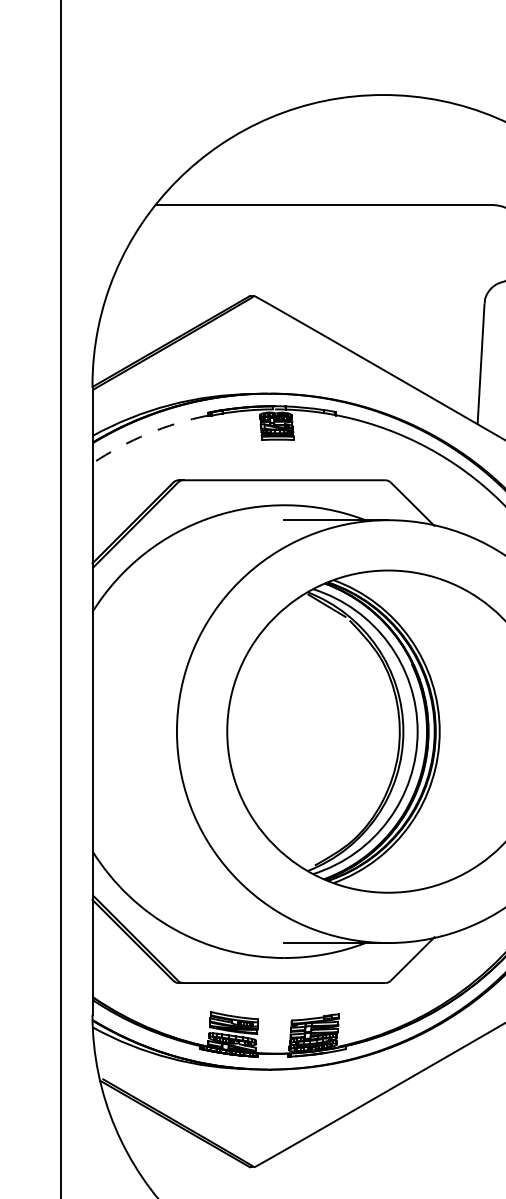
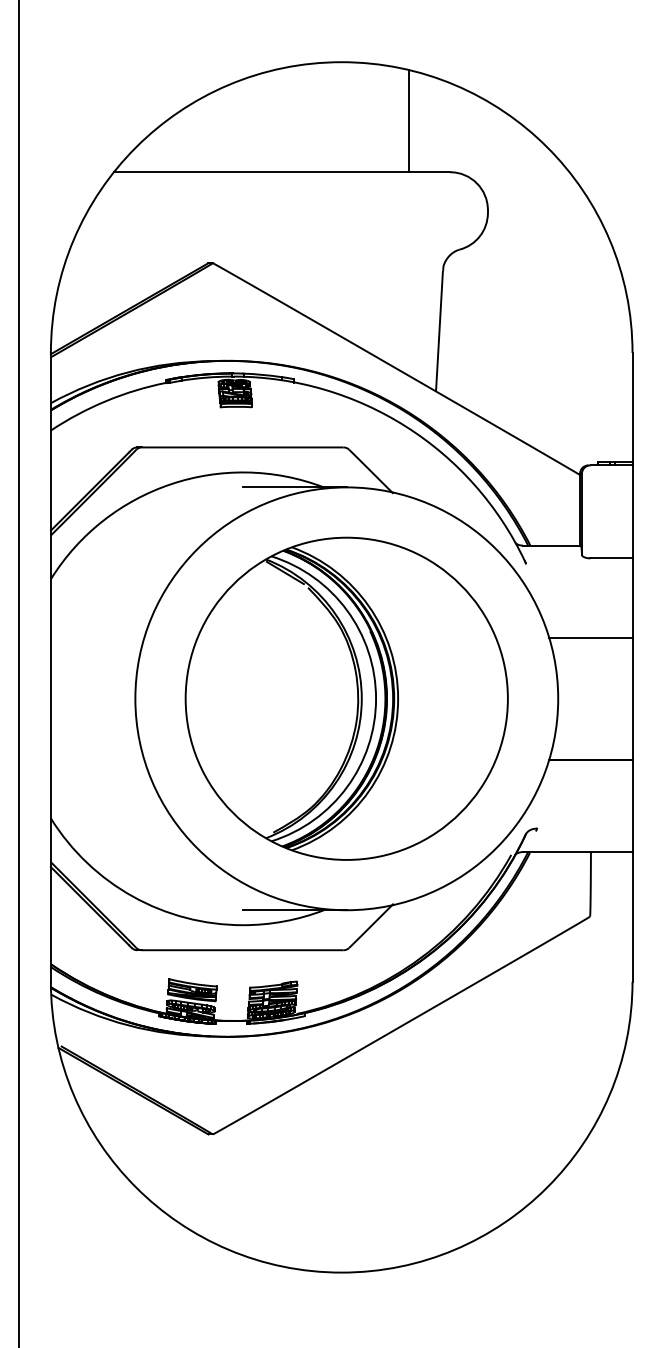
line: (450, 153) -> (408, 120), added
arc: (148, 434) -> (106, 401), dashed -> solid

